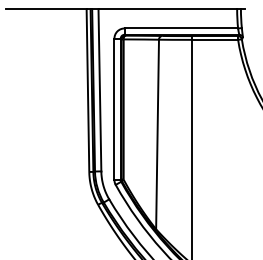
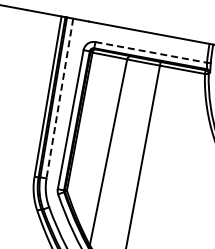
line: (181, 28) -> (151, 52), solid -> dashed
line: (99, 90) -> (59, 98), solid -> dashed

